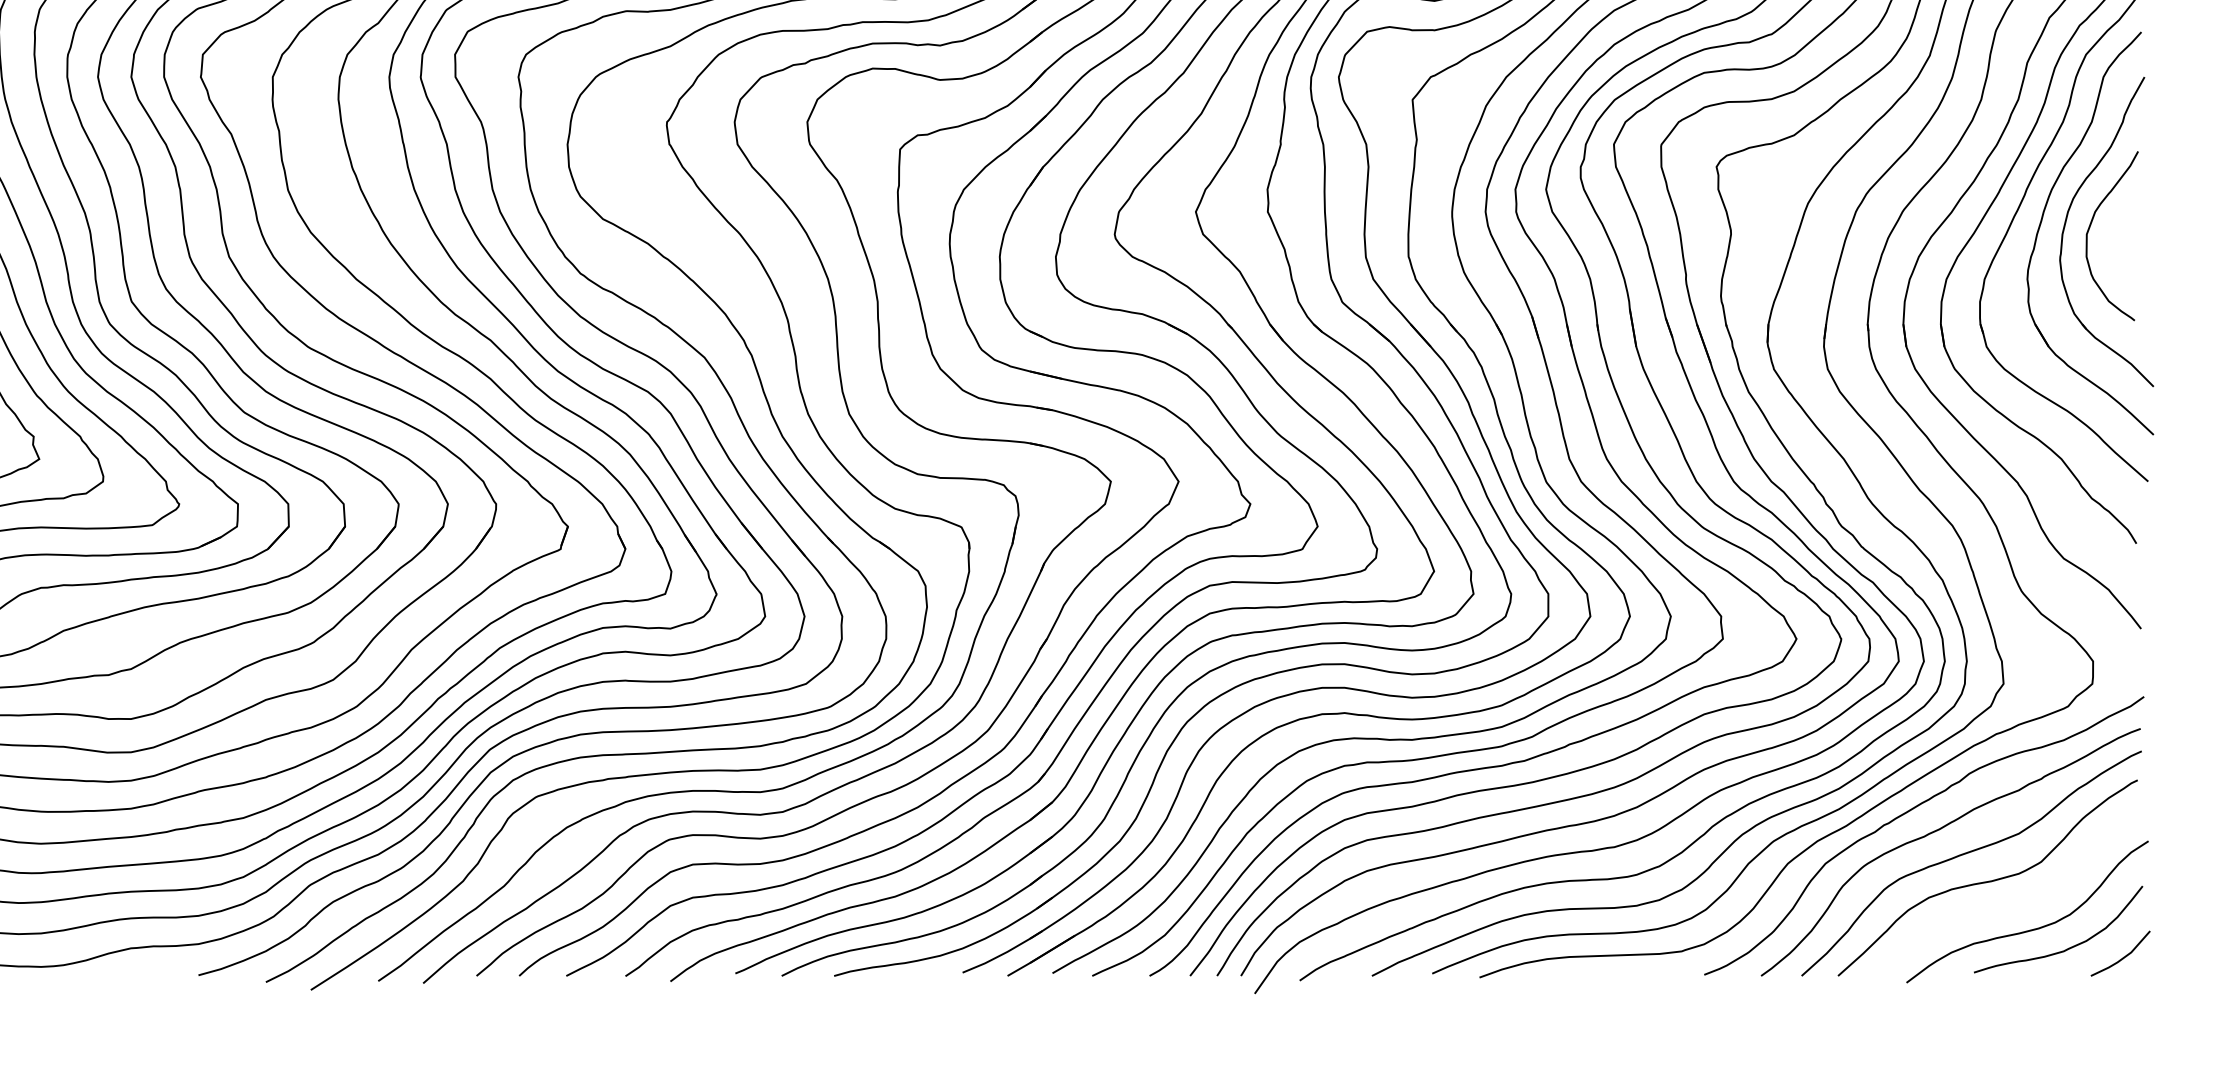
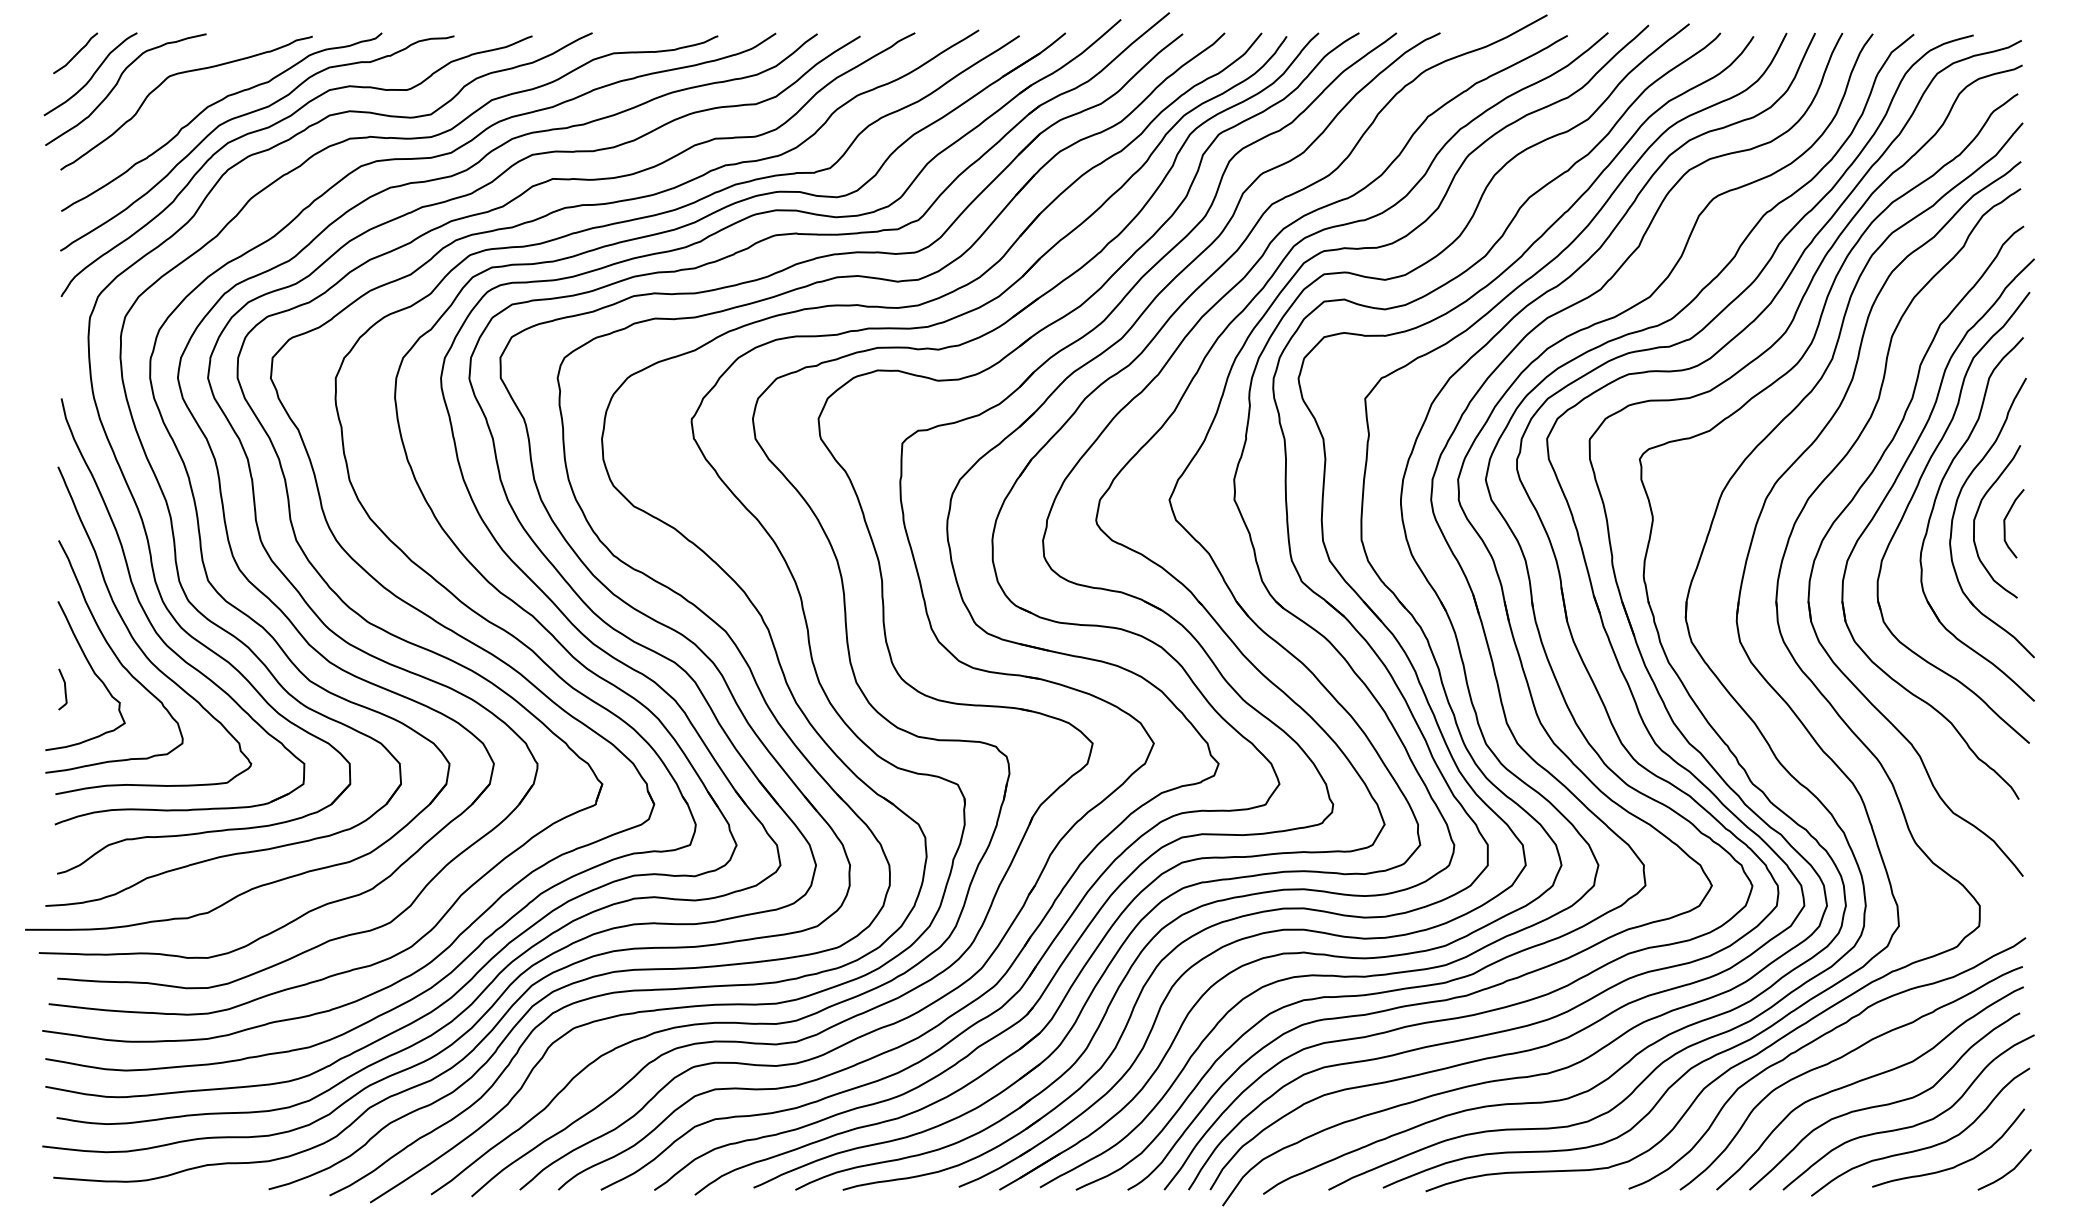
curve: (2121, 238) -> (2005, 523), added
curve: (2017, 904) -> (1911, 1125), added

